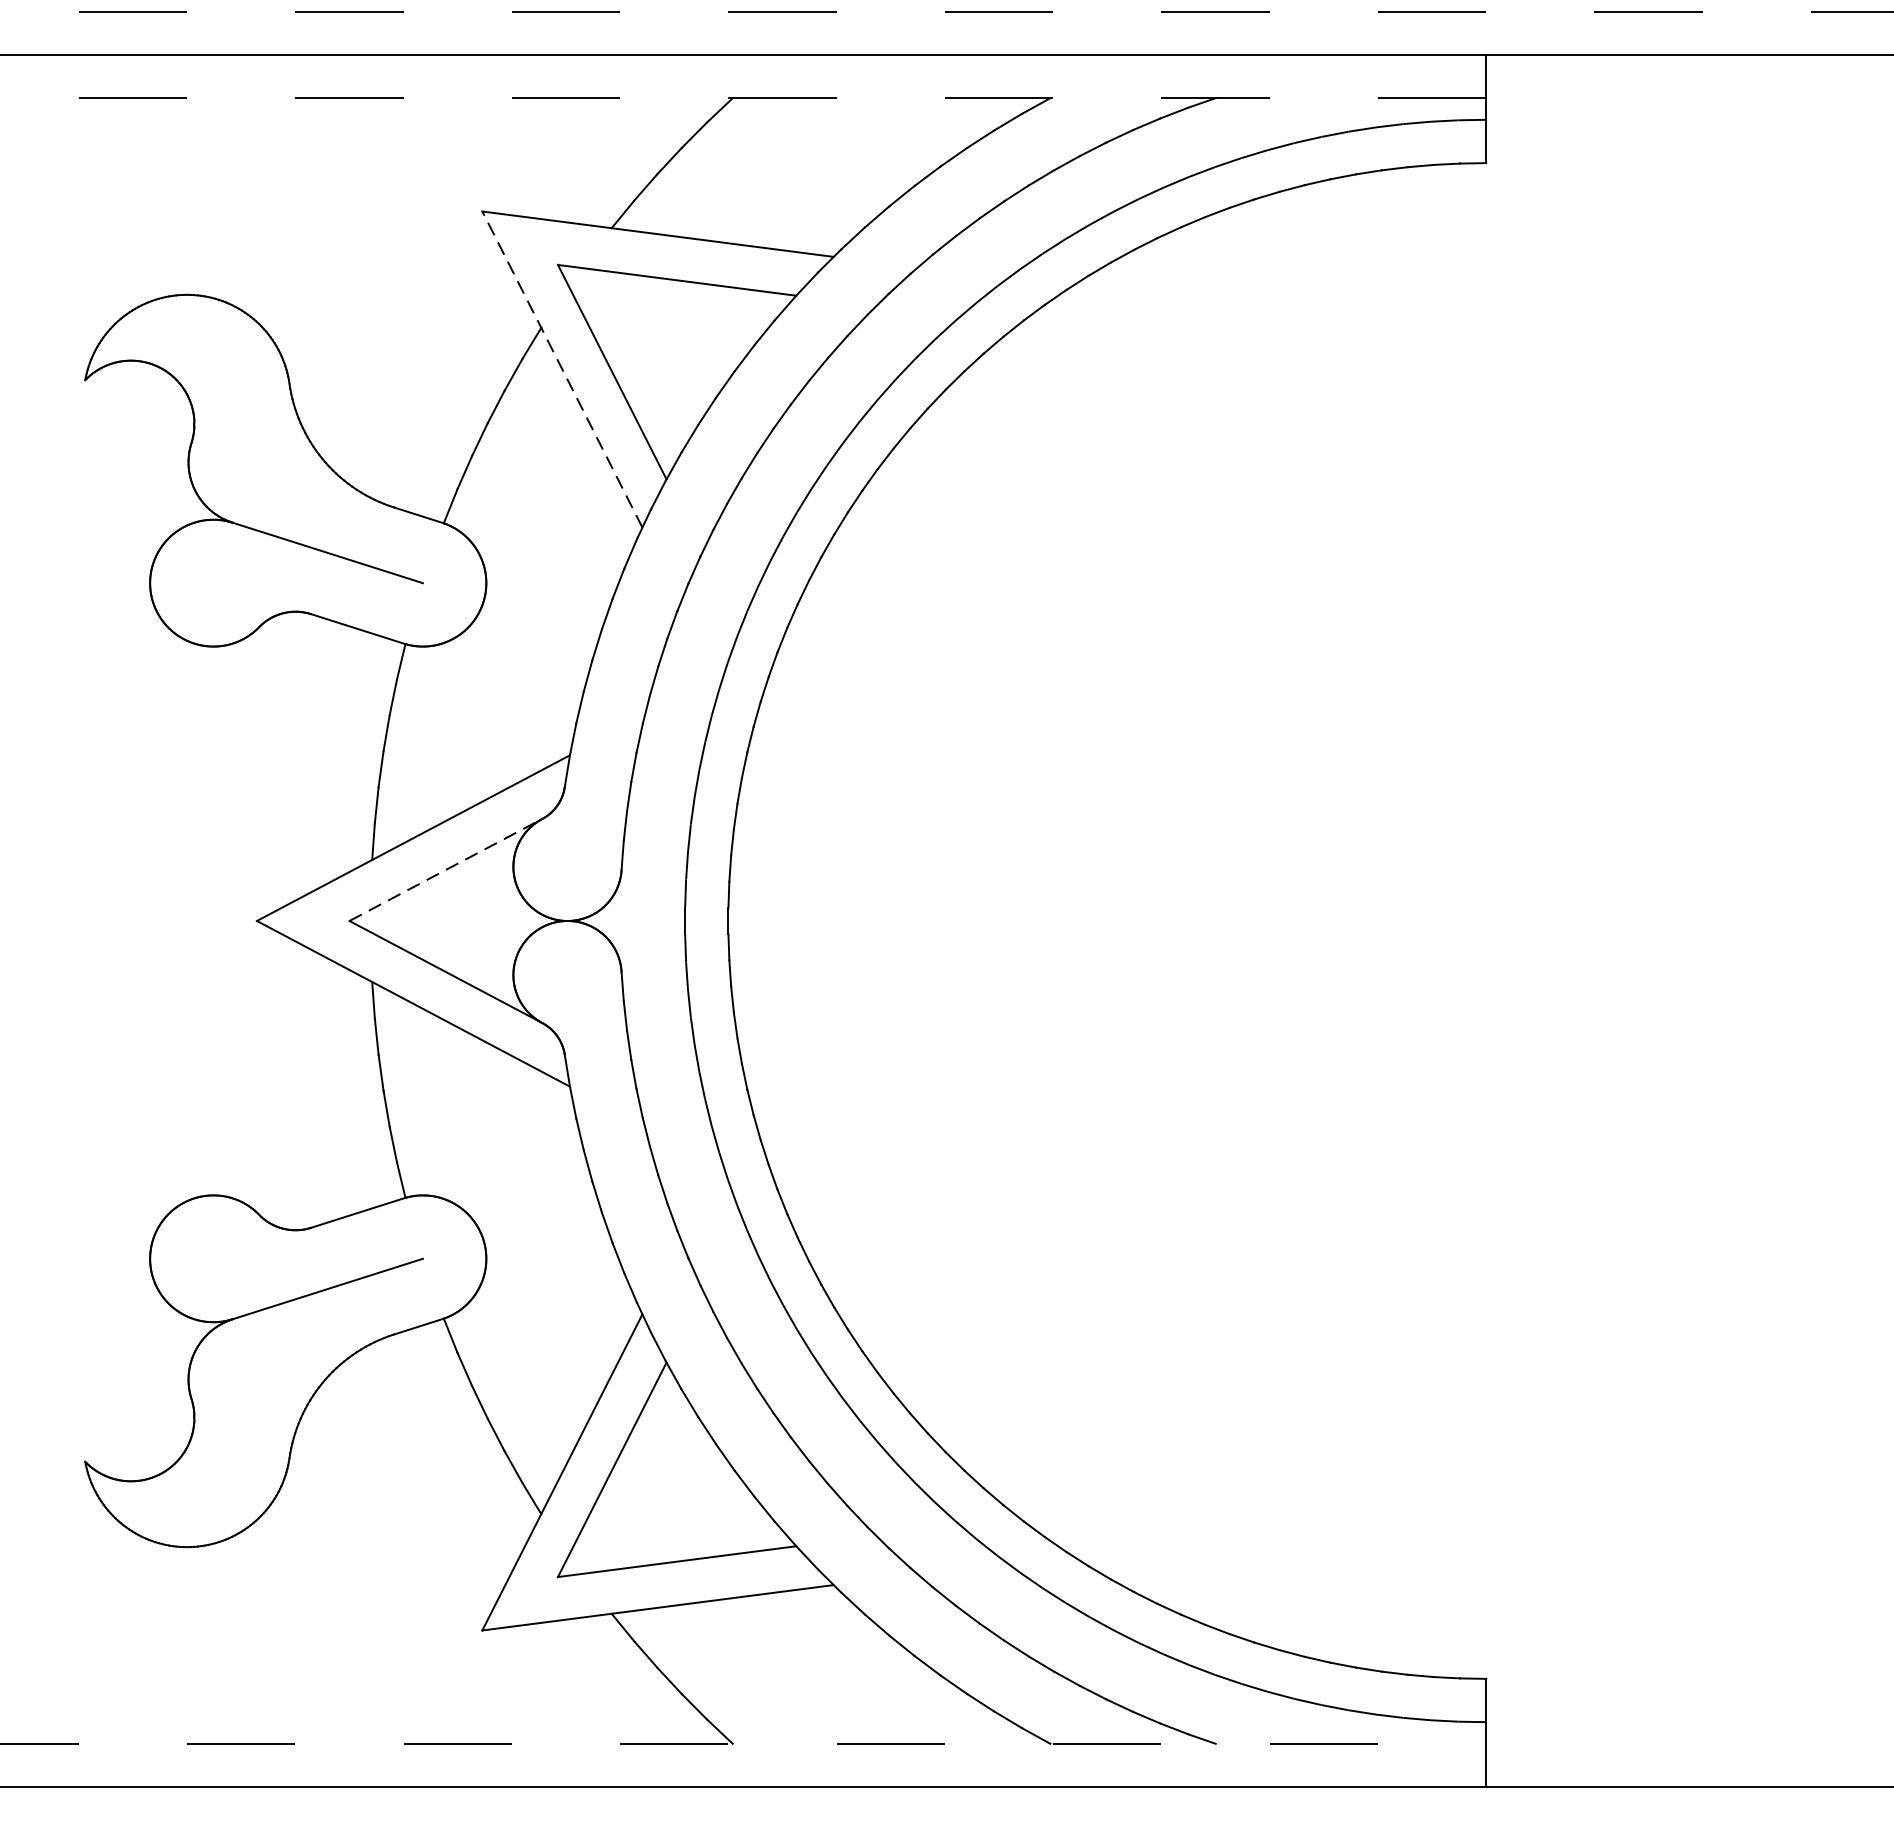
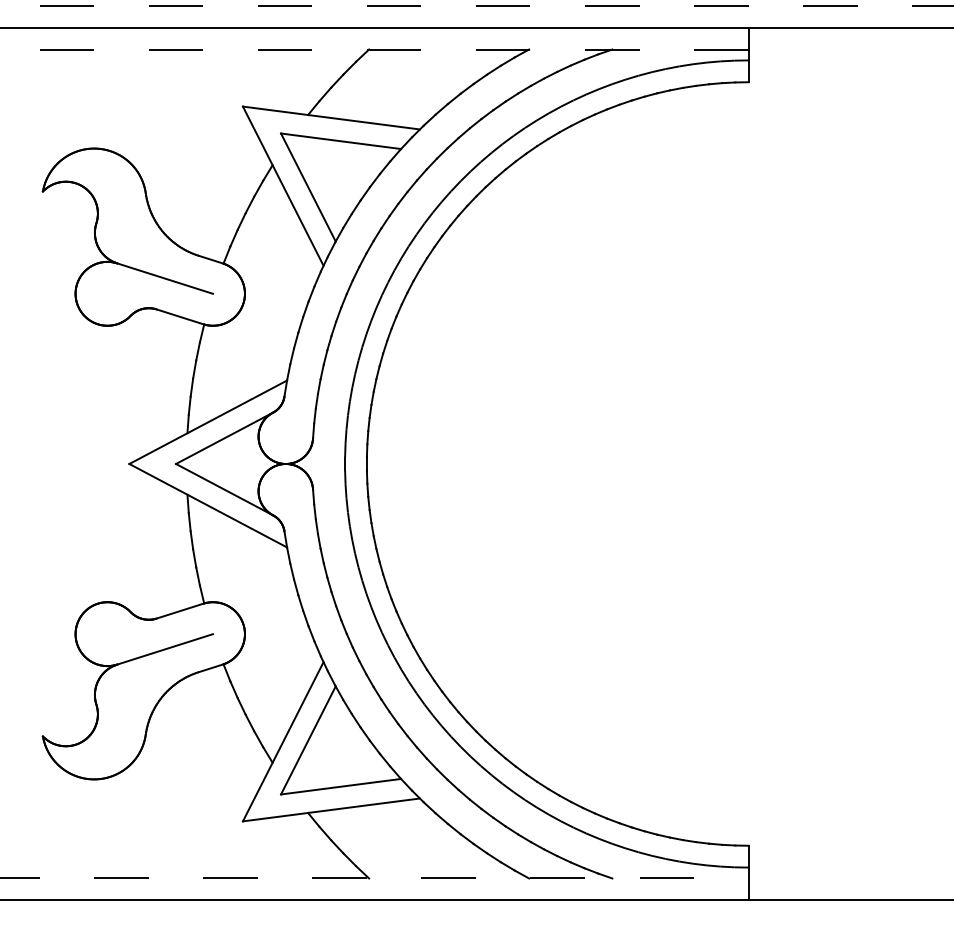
line: (562, 368) -> (283, 185), dashed -> solid
line: (445, 870) -> (224, 438), dashed -> solid

